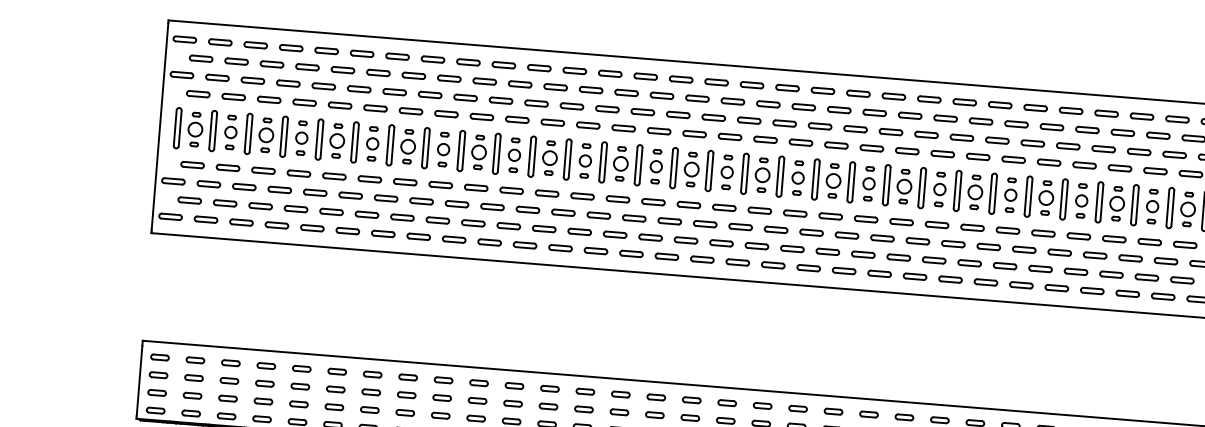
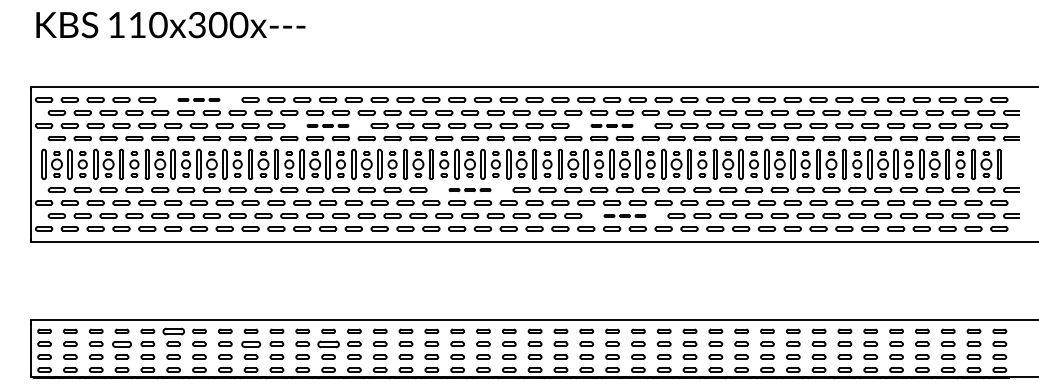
part: (396, 56) -> (198, 99), size x0.6
part: (571, 106) -> (327, 125), size x0.6
part: (961, 137) -> (611, 125), size x0.6
part: (759, 209) -> (469, 189), size x0.6
part: (969, 262) -> (624, 215), size x0.6
part: (337, 370) -> (173, 330), size x1.6
part: (264, 382) -> (121, 343), size x1.4
part: (441, 396) -> (250, 343), size x1.4
part: (548, 405) -> (328, 343), size x1.6

